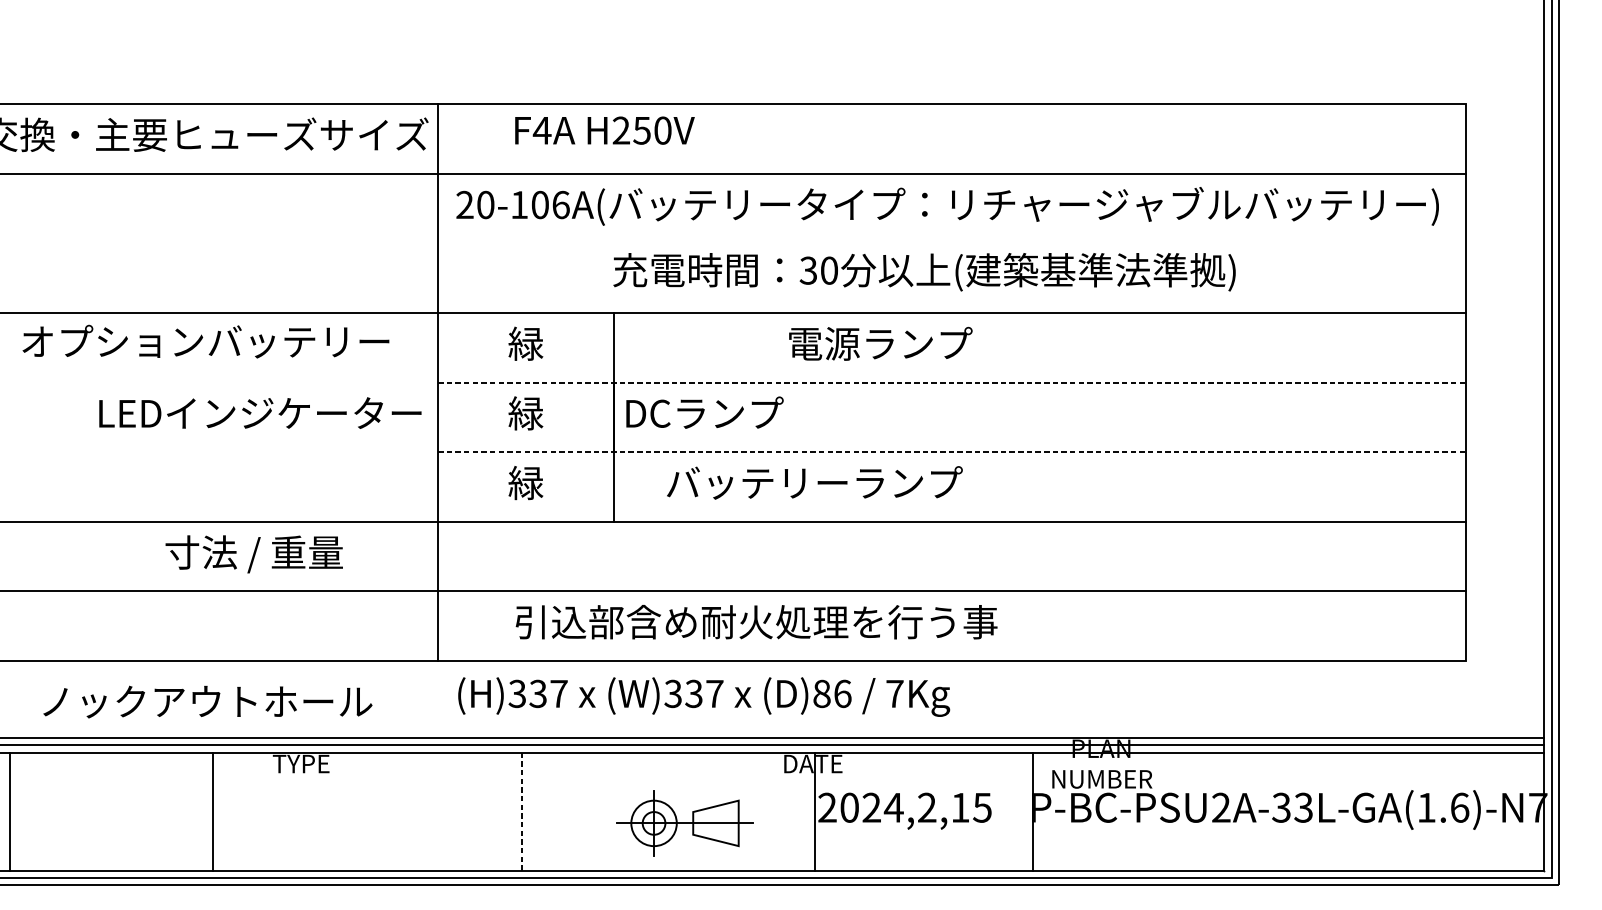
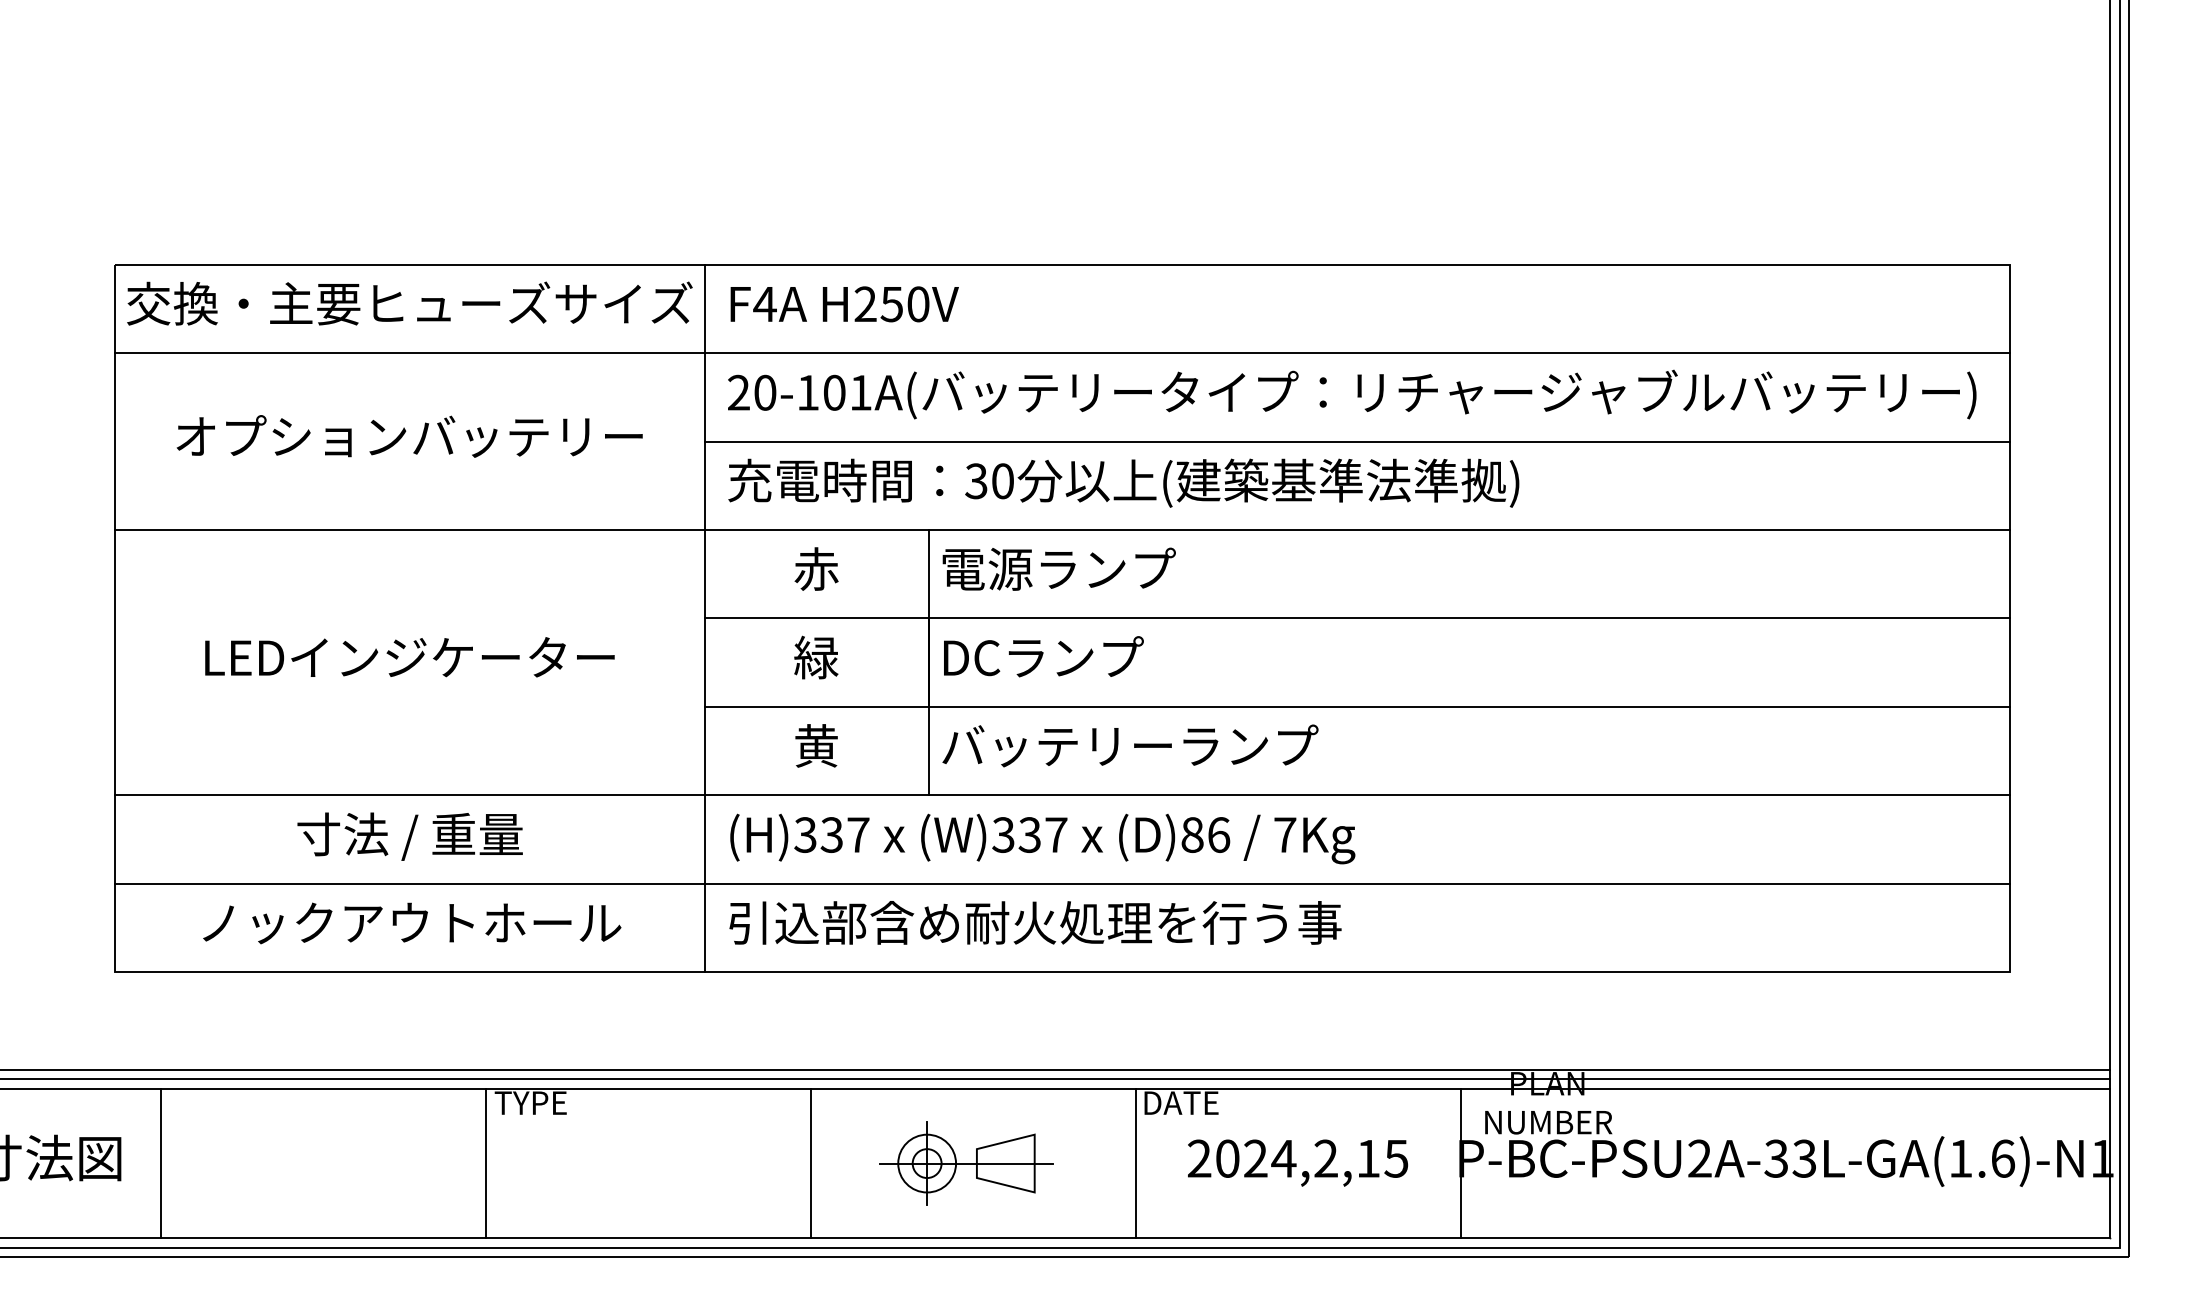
text: (604, 130) -> (844, 304), moved
text: (561, 204) -> (861, 392), 20-106A( -> 20-101A(
line: (951, 243) -> (1357, 441), added
text: (924, 271) -> (1123, 482), moved
text: (205, 341) -> (409, 436), moved
text: (526, 343) -> (816, 568), 緑 -> 赤
text: (880, 343) -> (1058, 568), moved
line: (951, 382) -> (1357, 618), dashed -> solid
text: (260, 413) -> (409, 657), moved
line: (951, 451) -> (1357, 706), dashed -> solid
text: (526, 482) -> (816, 745), 緑 -> 黄
text: (814, 482) -> (1130, 745), moved
text: (253, 554) -> (409, 836), moved
text: (756, 621) -> (1035, 922), moved
text: (703, 696) -> (1042, 838), moved
text: (208, 702) -> (412, 923), moved
text: (1538, 807) -> (2102, 1158), P-BC-PSU2A-33L-GA(1.6)-N7 -> P-BC-PSU2A-33L-GA(1.6)-N1
line: (212, 811) -> (486, 1163), moved
line: (521, 811) -> (810, 1163), dashed -> solid
line: (814, 811) -> (1135, 1163), moved
part: (685, 823) -> (966, 1163), moved

